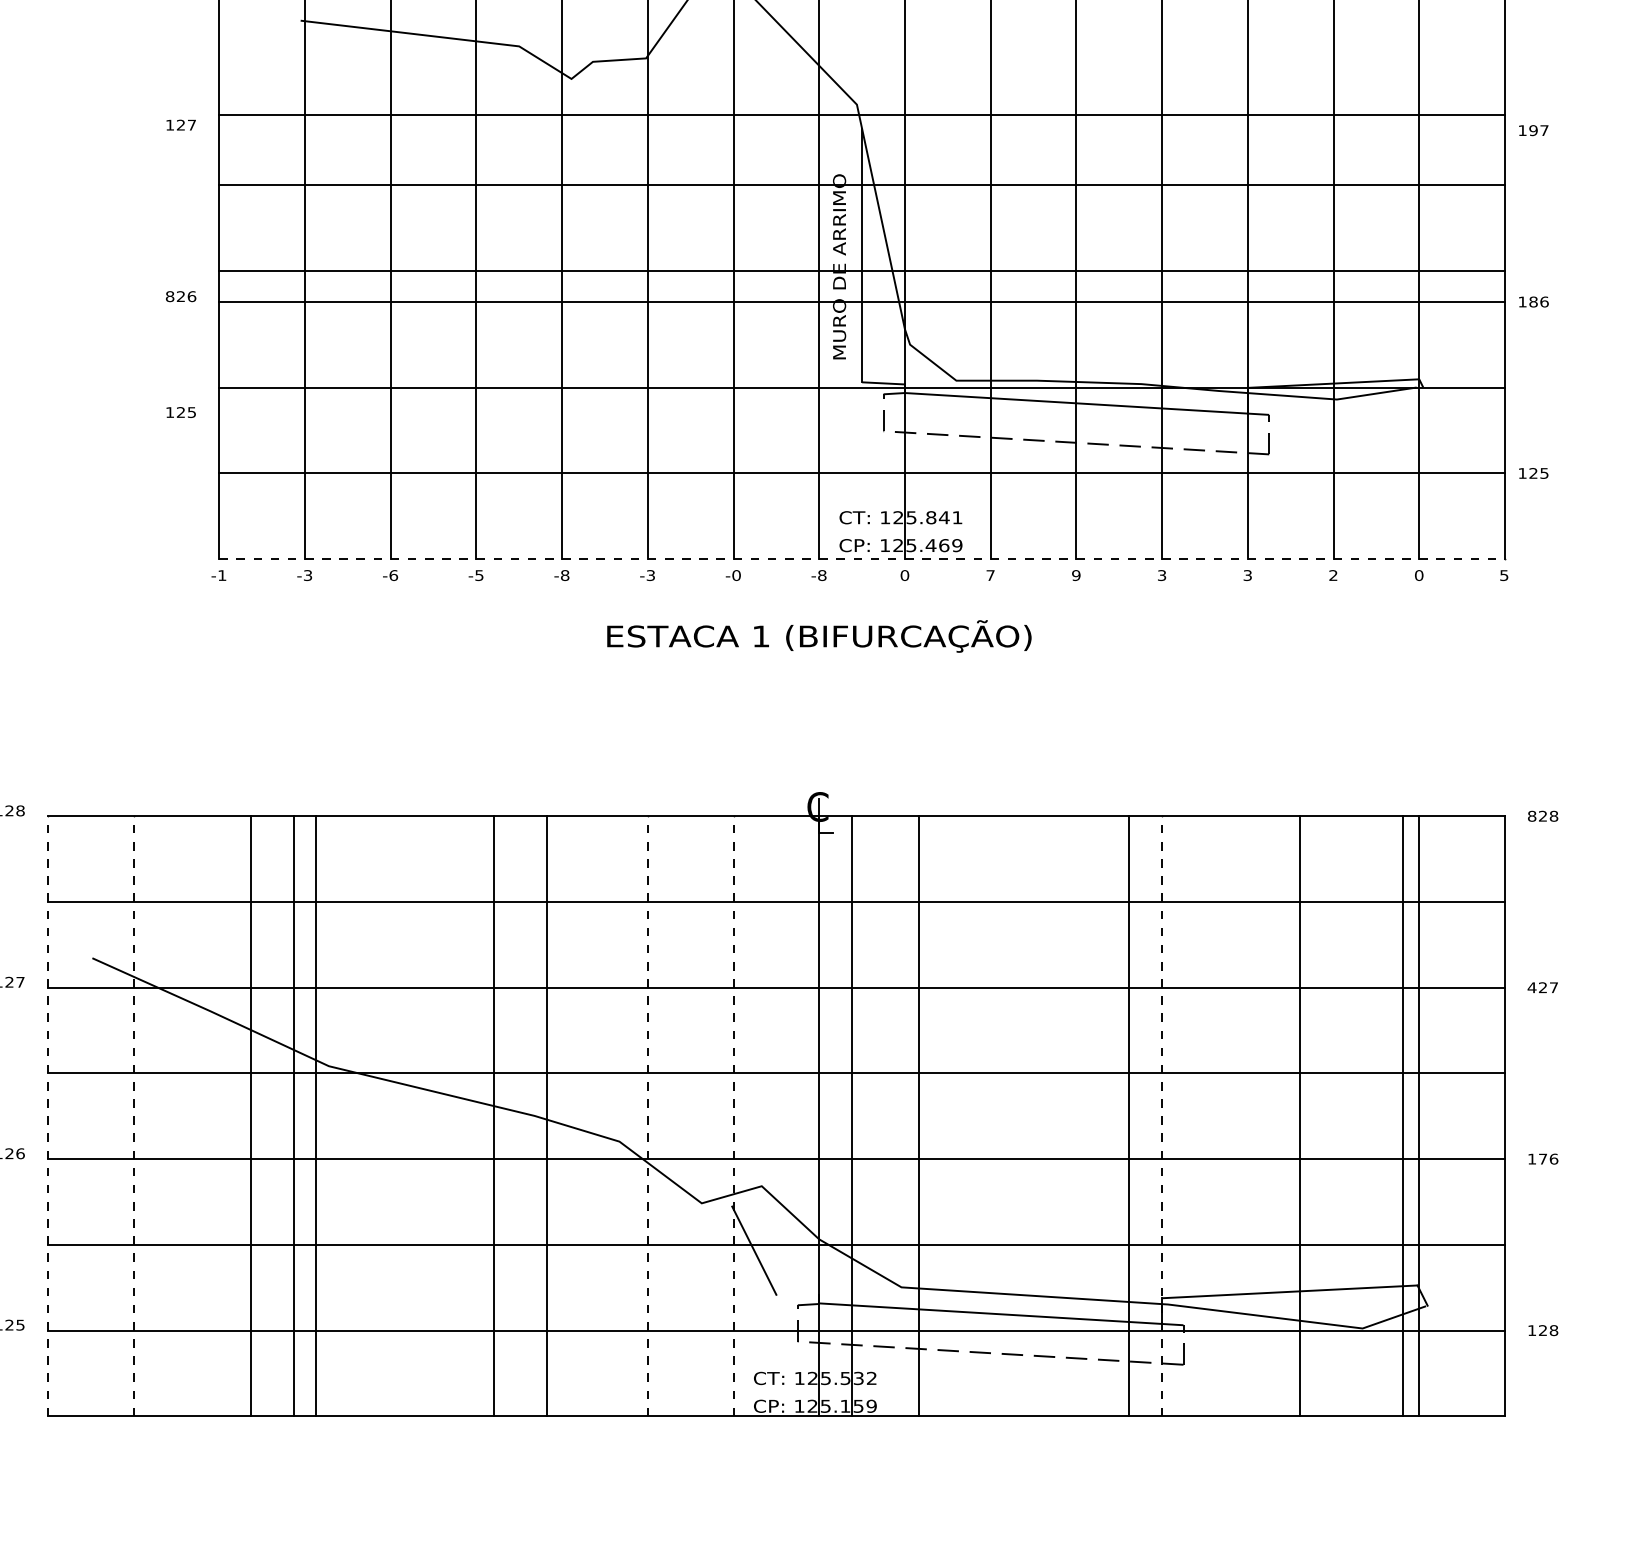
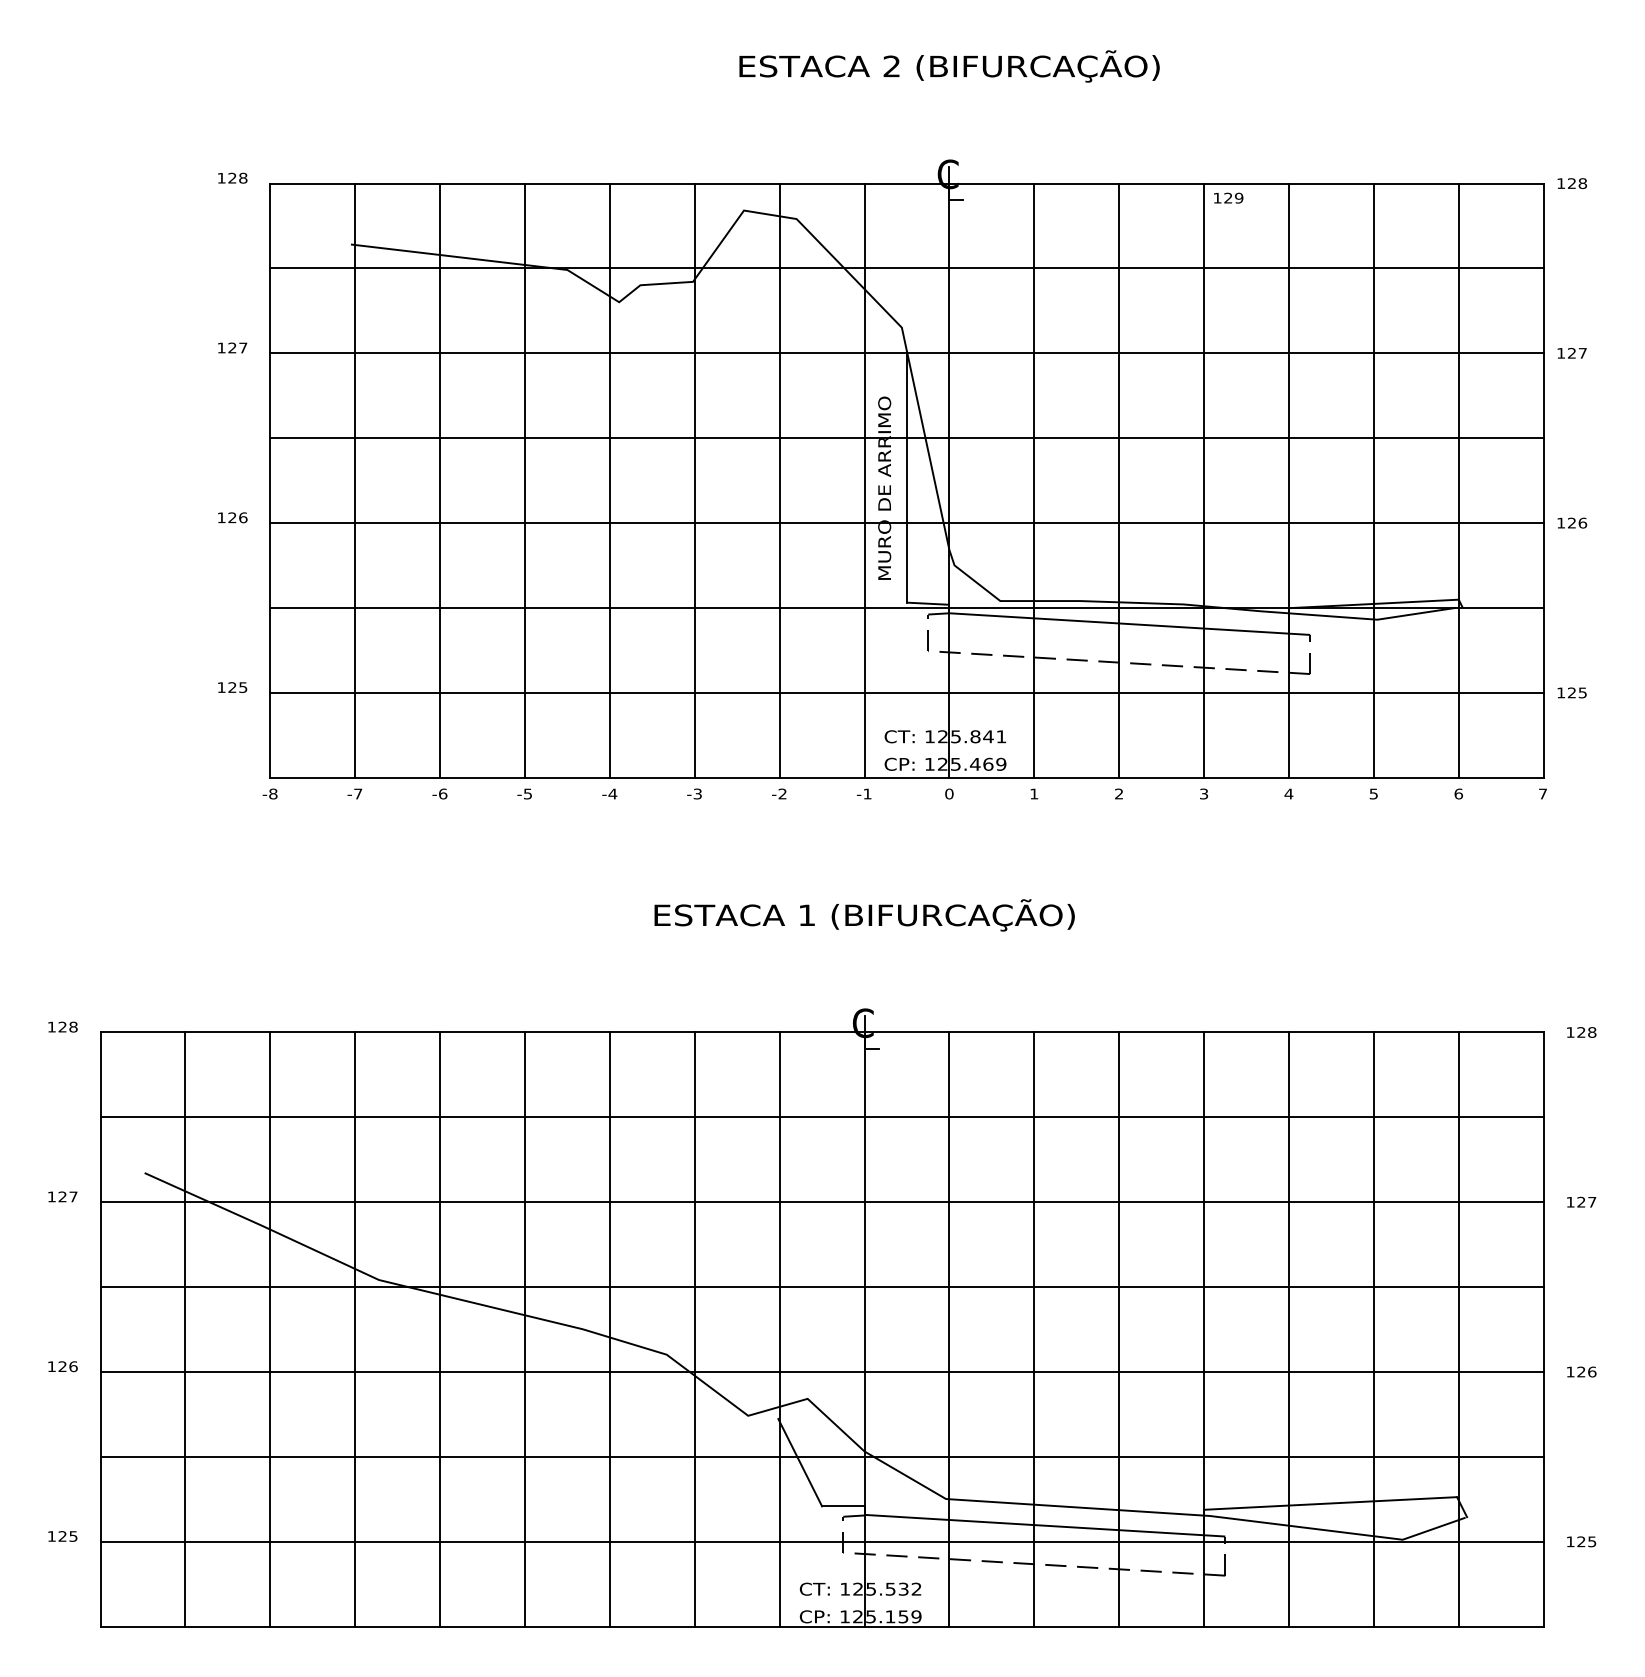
line: (861, 114) -> (906, 268), moved
text: (1533, 130) -> (1571, 353), 197 -> 127
line: (861, 185) -> (906, 353), moved
line: (861, 271) -> (906, 438), moved
text: (169, 296) -> (221, 517), 826 -> 126
text: (1533, 301) -> (1571, 522), 186 -> 126
text: (181, 412) -> (232, 687), moved
line: (861, 558) -> (906, 777), dashed -> solid
text: (222, 575) -> (273, 793), -1 -> -8
text: (308, 575) -> (358, 793), -3 -> -7
text: (564, 575) -> (612, 793), -8 -> -4
text: (736, 575) -> (782, 793), -0 -> -2
text: (822, 575) -> (867, 793), -8 -> -1
text: (990, 575) -> (1034, 793), 7 -> 1
text: (1076, 575) -> (1119, 793), 9 -> 2
text: (1247, 575) -> (1288, 793), 3 -> 4
text: (1333, 575) -> (1373, 793), 2 -> 5
text: (1418, 575) -> (1458, 793), 0 -> 6
text: (1503, 575) -> (1542, 793), 5 -> 7
text: (819, 636) -> (864, 915), moved
text: (1532, 816) -> (1570, 1032), 828 -> 128
text: (1532, 987) -> (1570, 1202), 427 -> 127
line: (47, 1116) -> (100, 1329), dashed -> solid
line: (133, 1116) -> (185, 1329), dashed -> solid
line: (251, 1116) -> (355, 1329), moved
line: (294, 1116) -> (270, 1329), moved
line: (316, 1116) -> (440, 1329), moved
line: (494, 1116) -> (609, 1329), moved
line: (546, 1116) -> (524, 1329), moved
line: (647, 1116) -> (694, 1329), dashed -> solid
line: (733, 1116) -> (779, 1329), dashed -> solid
line: (852, 1116) -> (949, 1329), moved
line: (919, 1116) -> (1034, 1329), moved
line: (1129, 1116) -> (1119, 1329), moved
line: (1162, 1116) -> (1204, 1329), dashed -> solid
line: (1299, 1116) -> (1288, 1329), moved
line: (1402, 1116) -> (1373, 1329), moved
text: (1543, 1158) -> (1581, 1371), 176 -> 126
line: (797, 1294) -> (843, 1506), added
text: (1554, 1330) -> (1592, 1541), 128 -> 125

